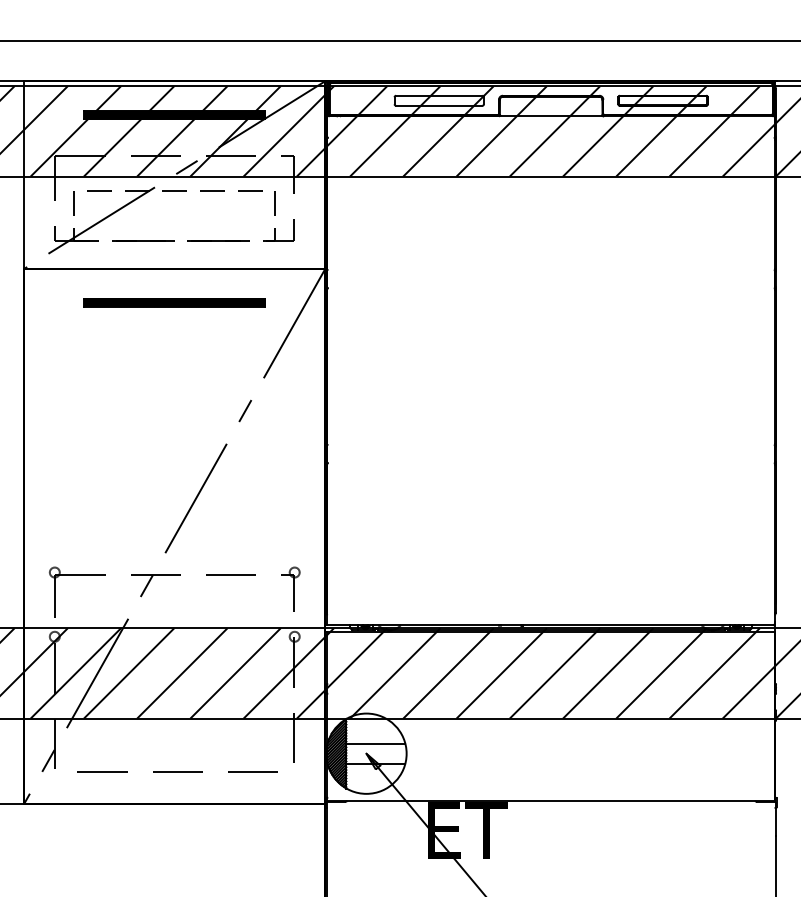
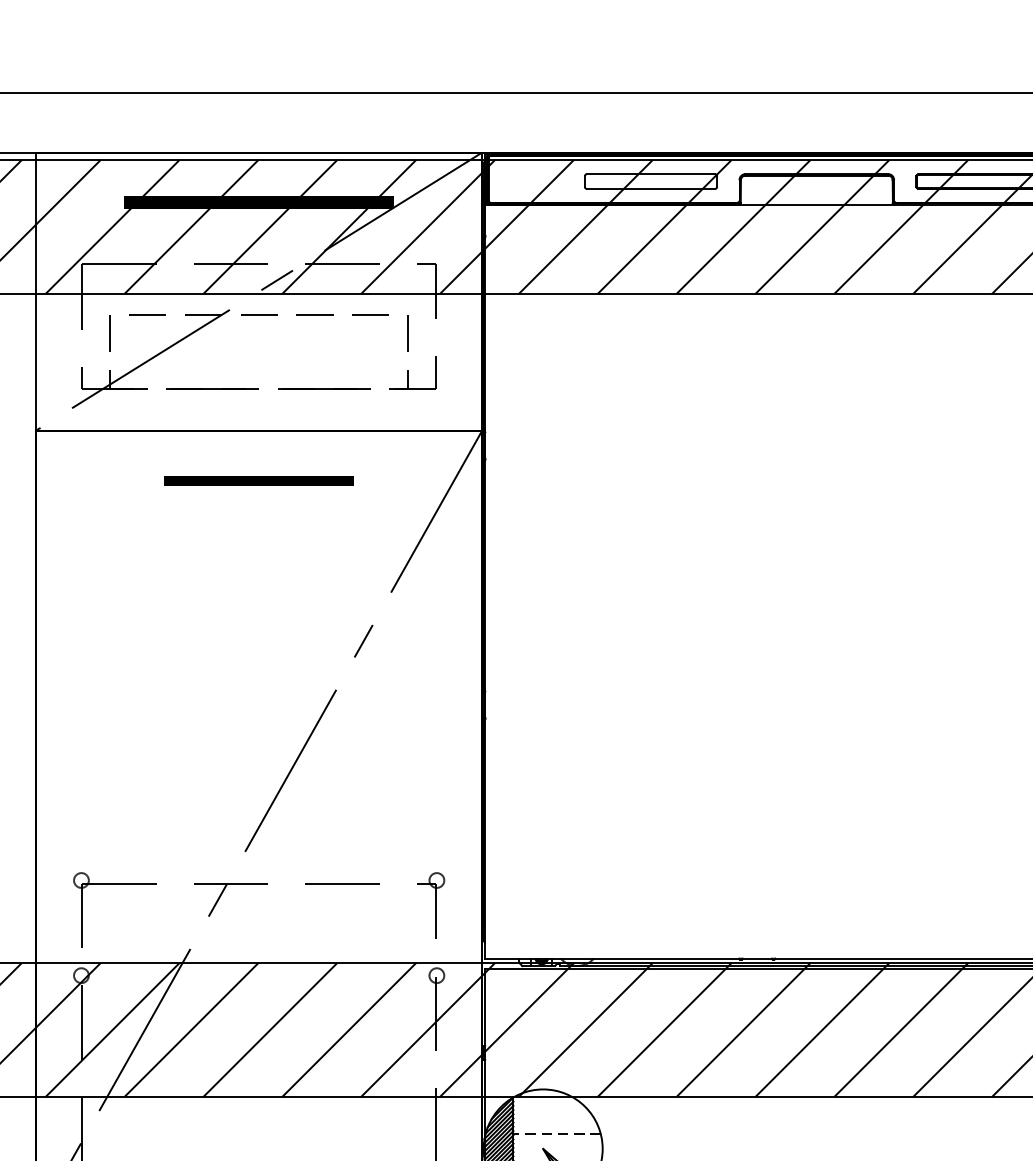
part: (174, 302) -> (258, 480), size x0.7
line: (375, 743) -> (556, 1133), solid -> dashed

